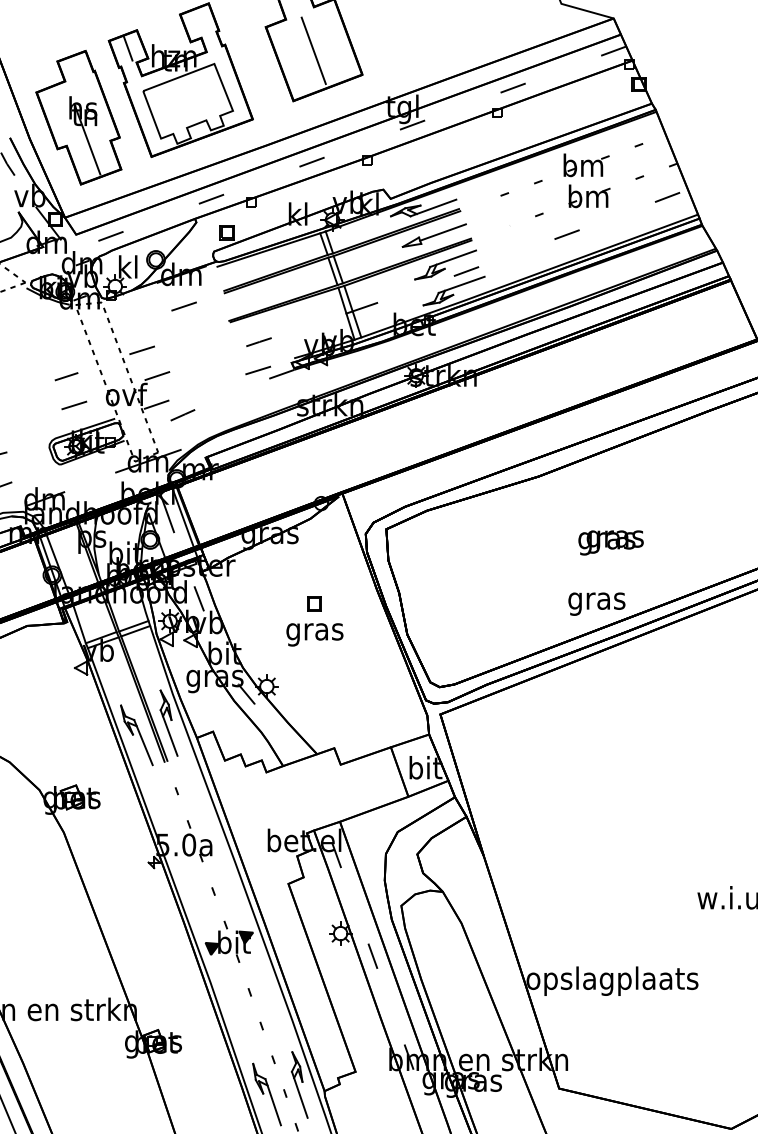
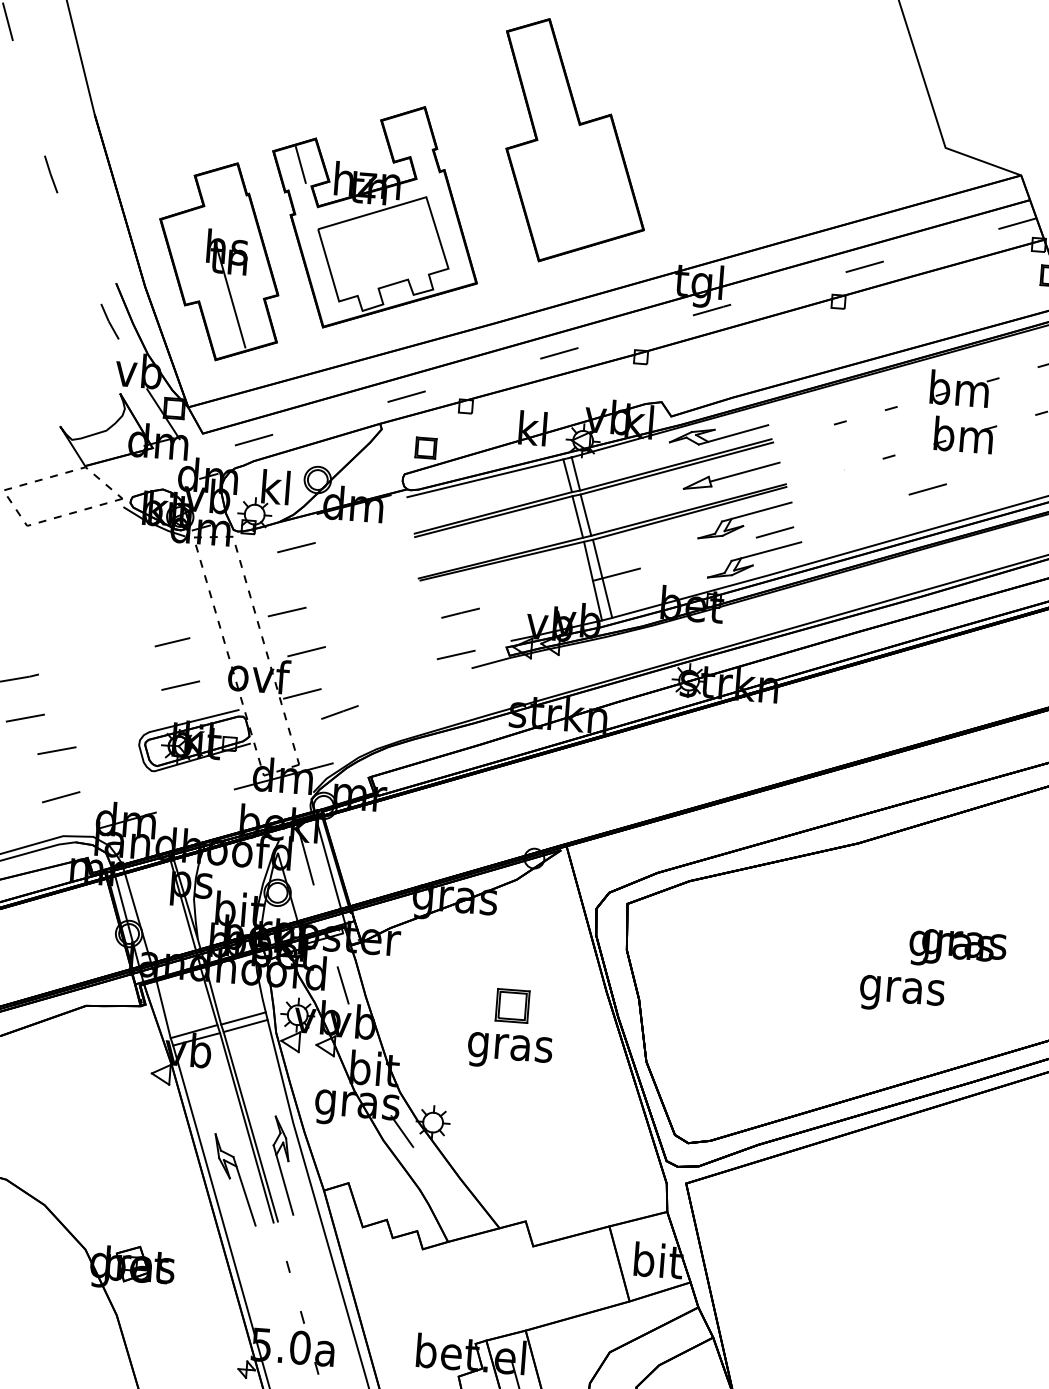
line: (313, 50) -> (574, 188), removed
line: (183, 306) -> (295, 547), moved
part: (314, 603) -> (512, 1005), size x1.6
text: (596, 603) -> (901, 993), moved

